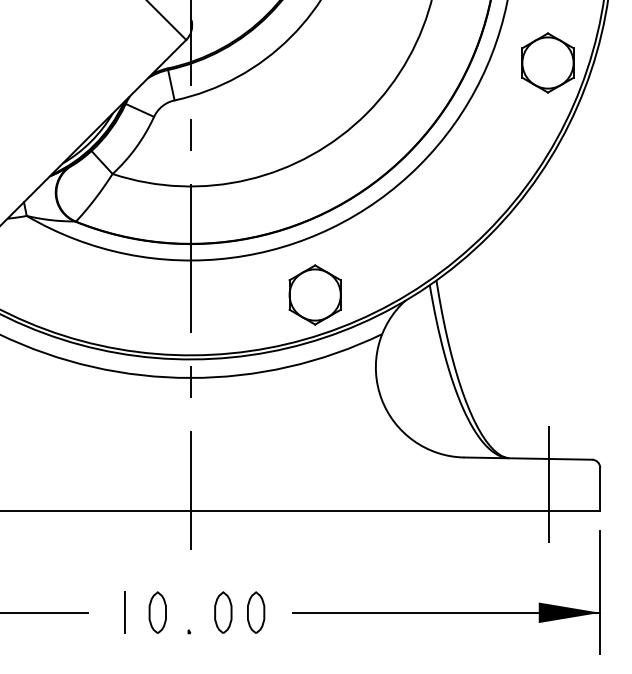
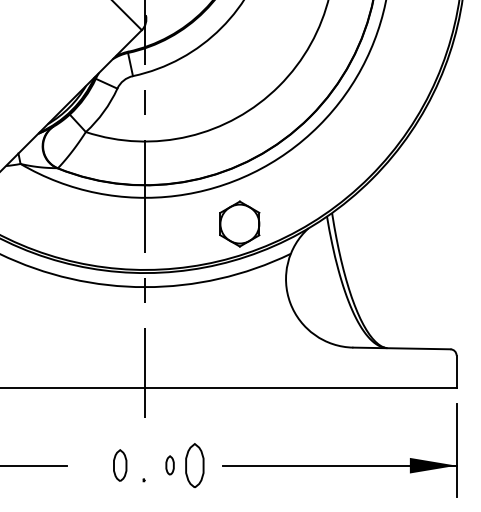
part: (547, 62) -> (416, 47), removed
line: (548, 484) -> (417, 368), removed
line: (125, 612) -> (95, 465), removed
part: (223, 612) -> (170, 465), size x0.6
part: (256, 612) -> (195, 465), size x1.4

